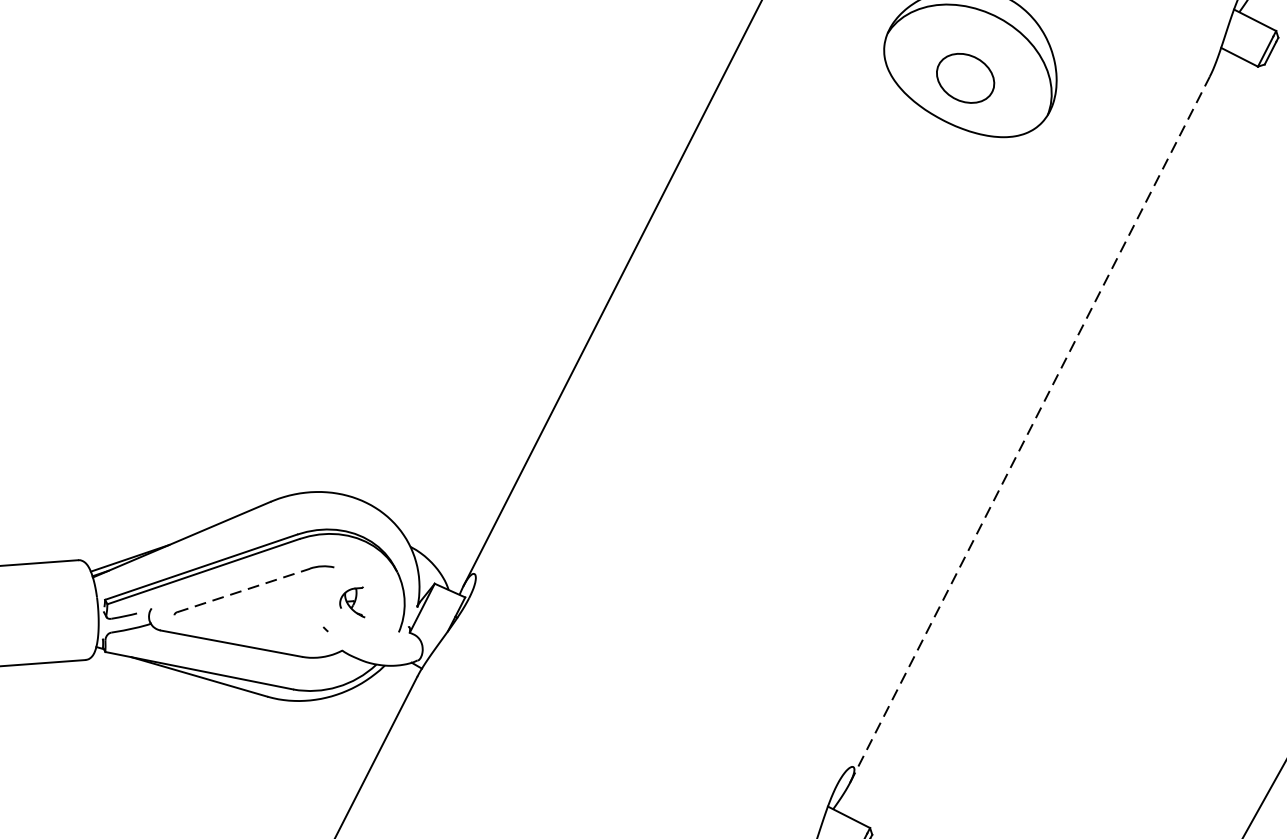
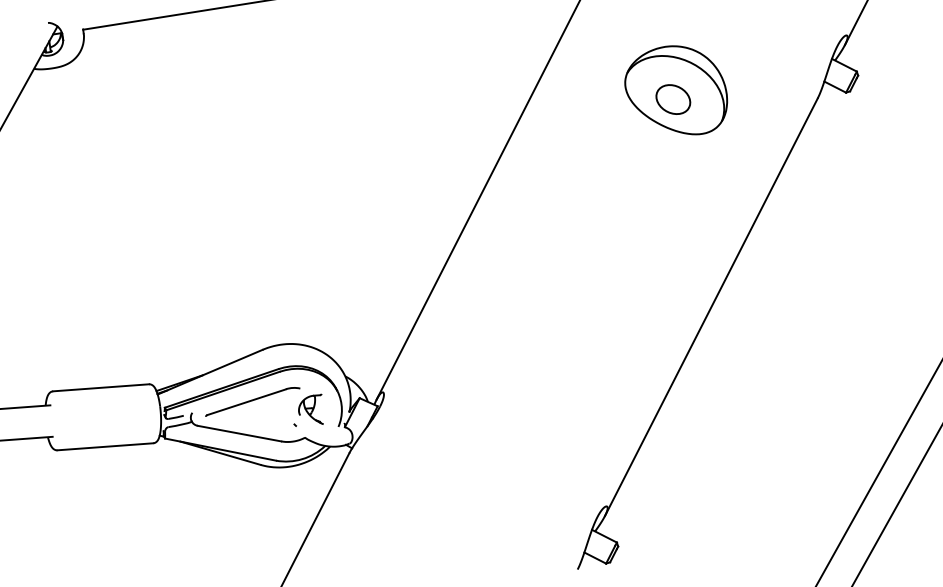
line: (1030, 428) -> (711, 306), dashed -> solid
line: (244, 591) -> (247, 402), dashed -> solid
part: (351, 601) -> (310, 408), size x1.67

